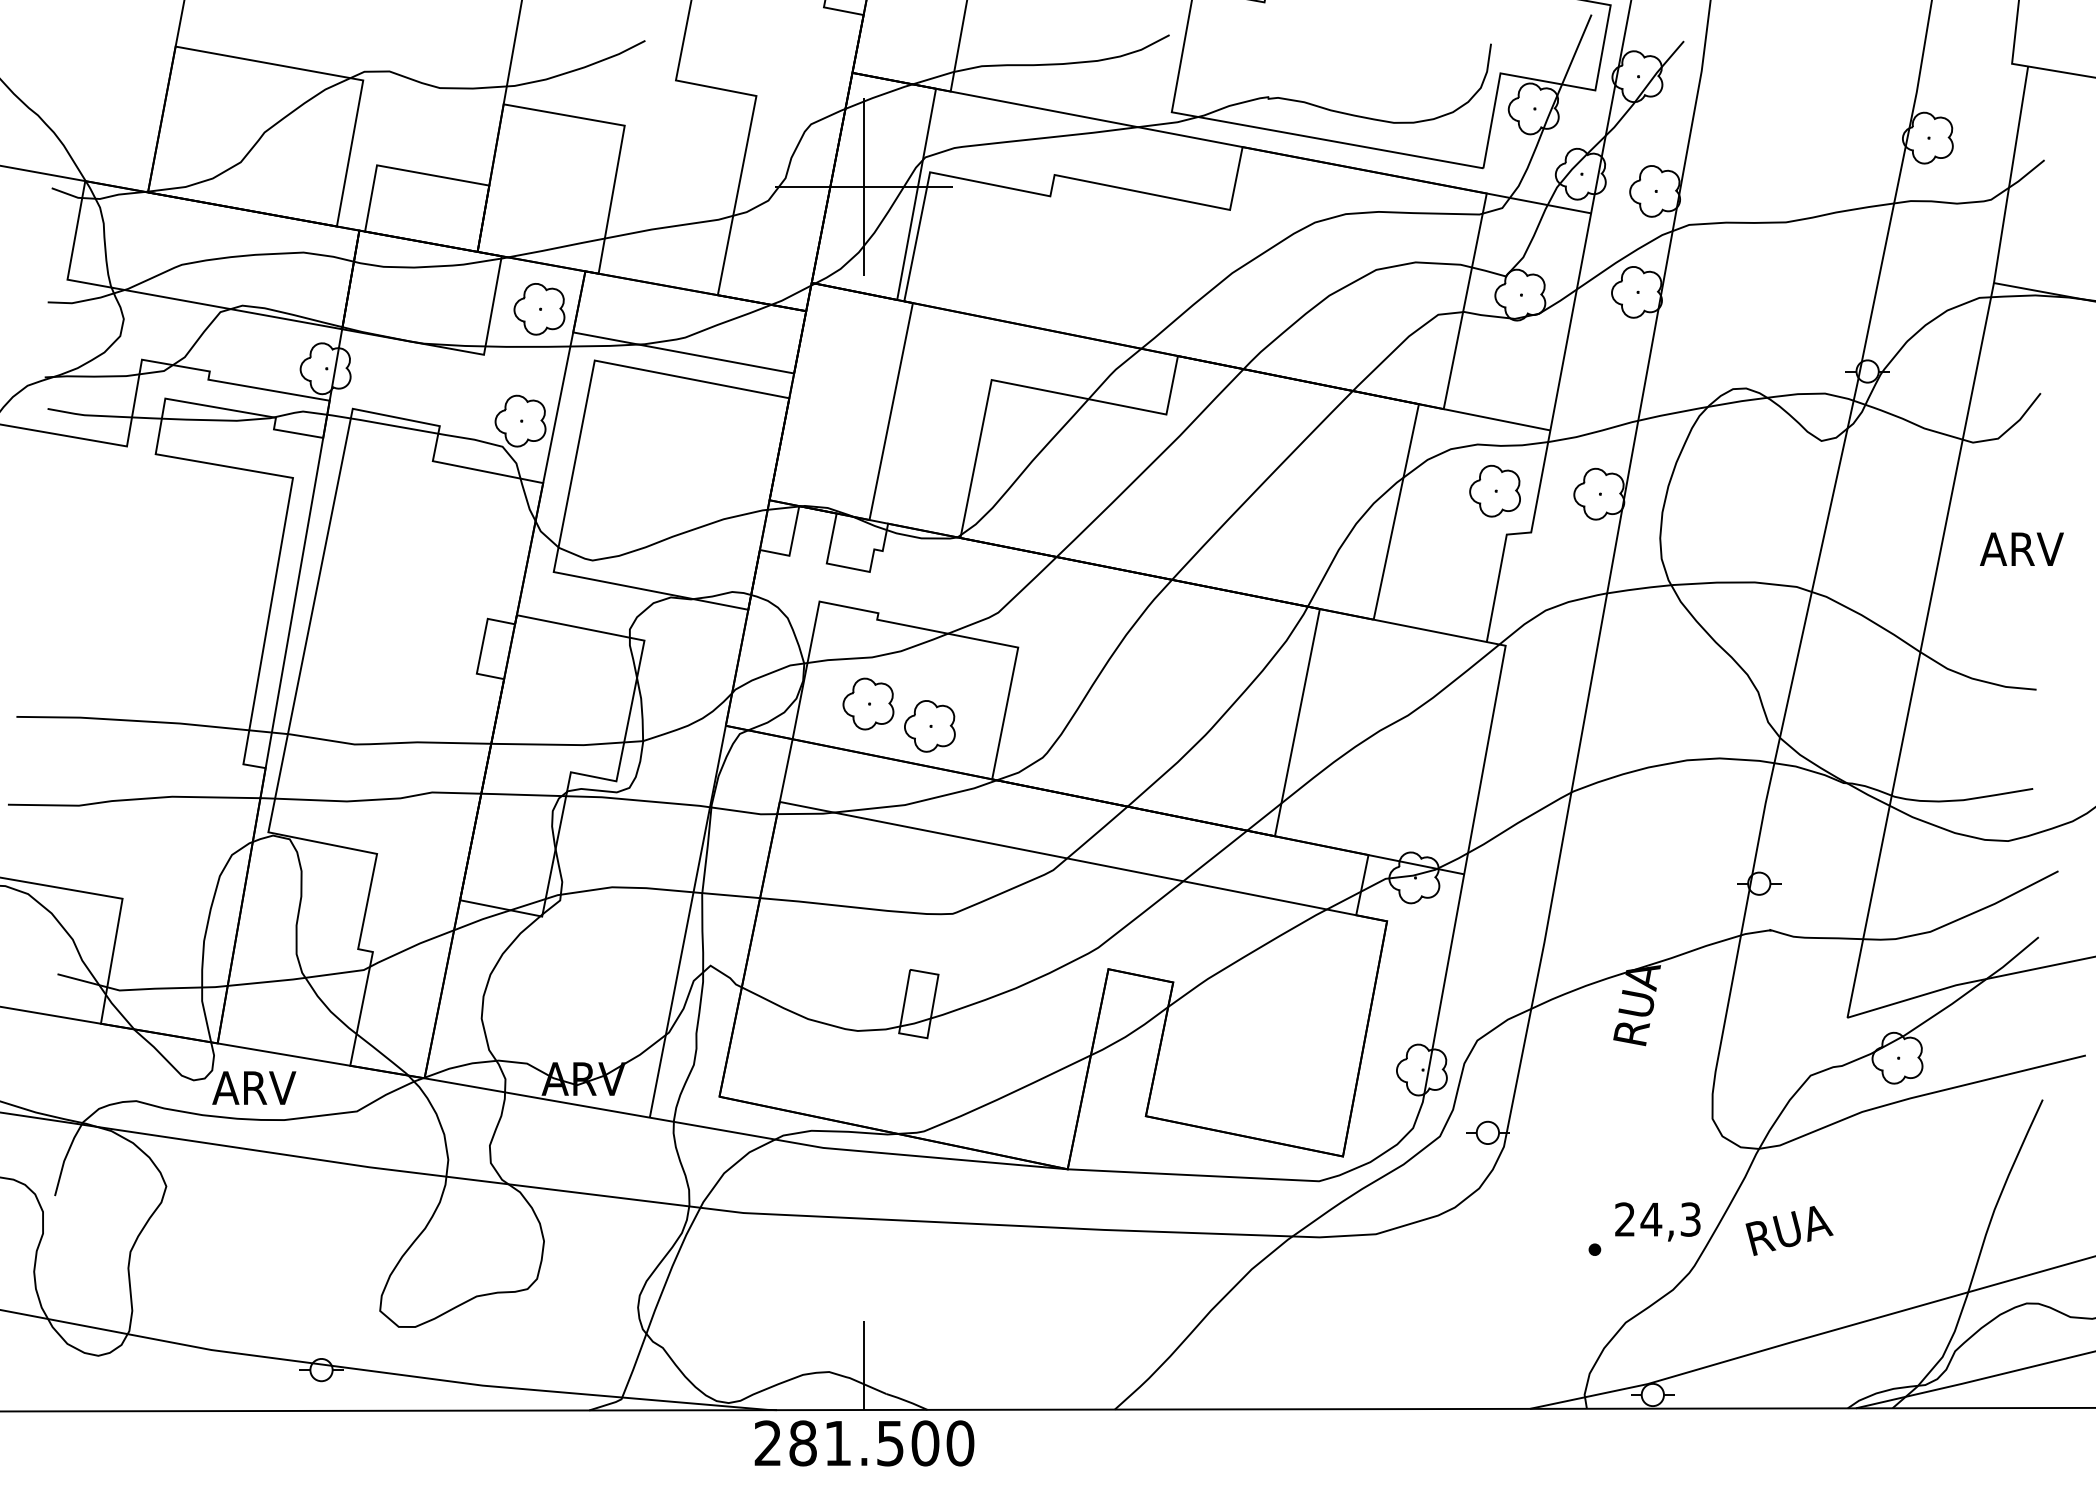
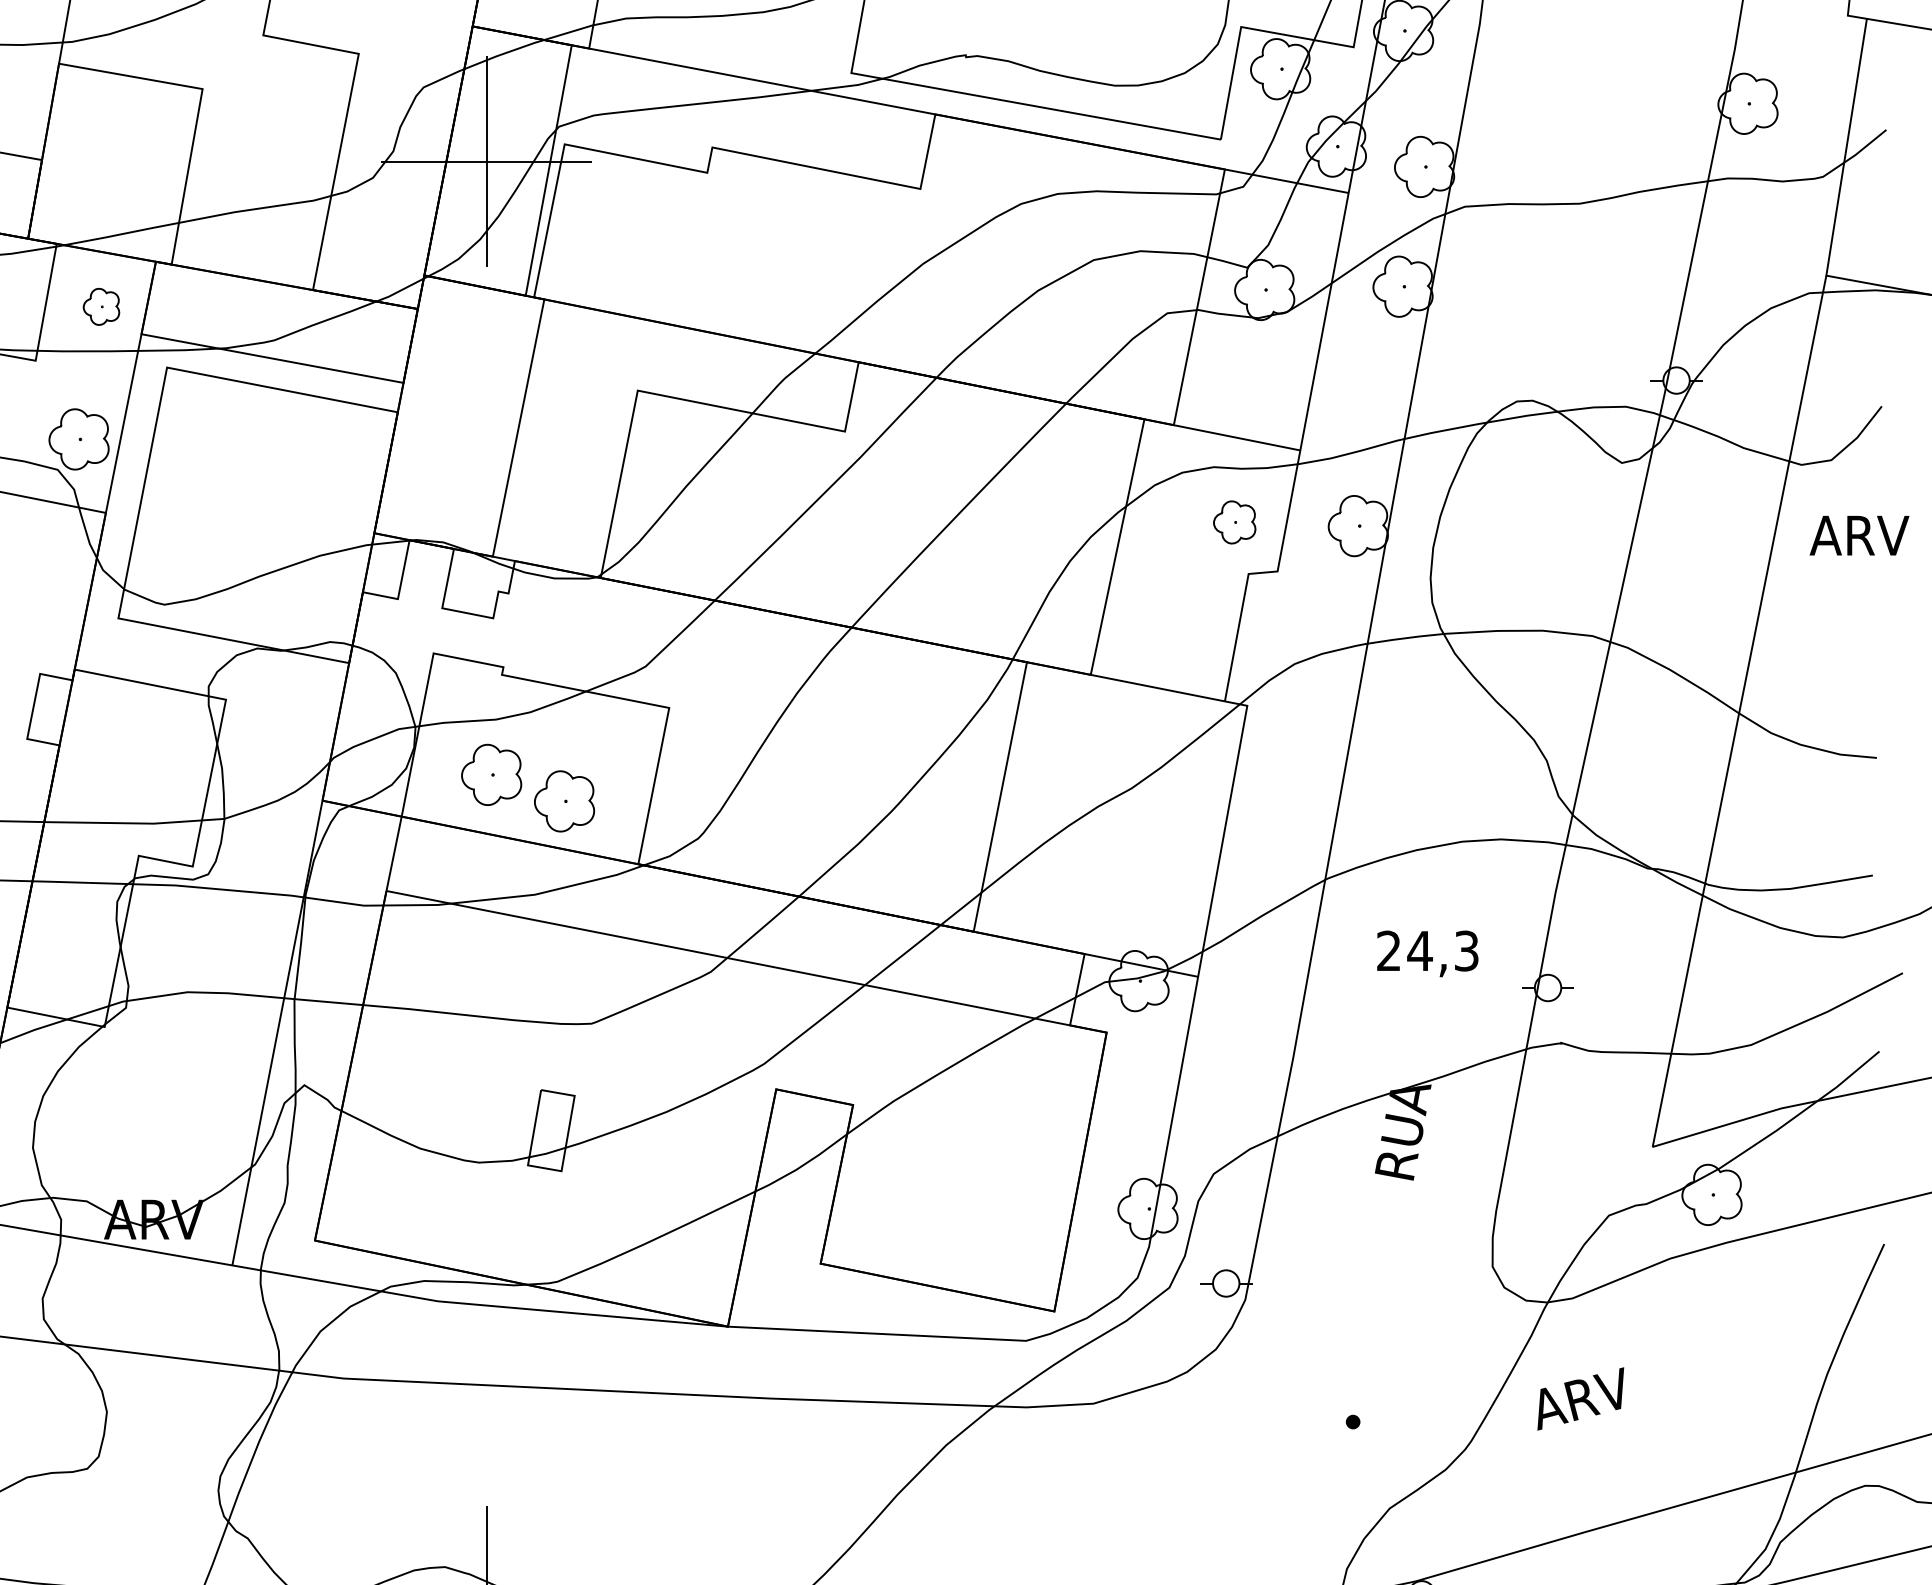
part: (539, 309) -> (101, 307), size x0.6
part: (1494, 490) -> (1234, 521), size x0.7
text: (2021, 548) -> (1859, 534), moved
text: (1657, 1221) -> (1427, 953), moved
text: (1789, 1229) -> (1583, 1398), RUA -> ARV

